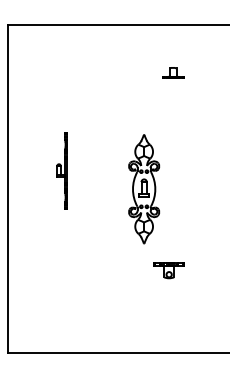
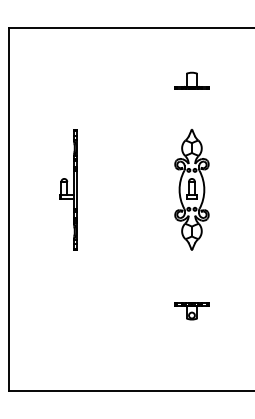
part: (172, 72) -> (191, 80), size x1.43
part: (61, 170) -> (68, 188), size x1.43
part: (144, 189) -> (192, 190), moved
part: (168, 270) -> (191, 310), moved

